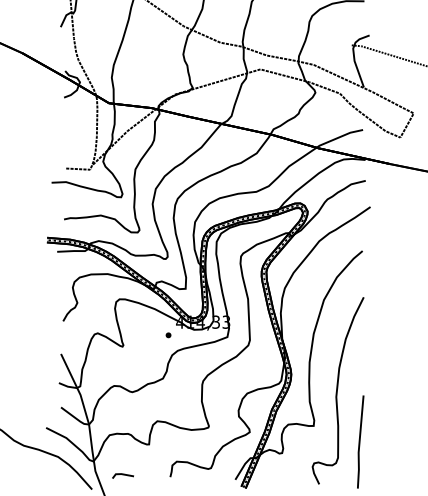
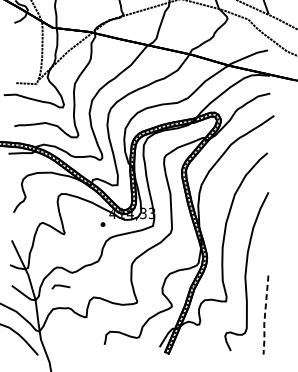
line: (359, 443) -> (264, 316), solid -> dashed
line: (122, 475) -> (60, 286), moved

